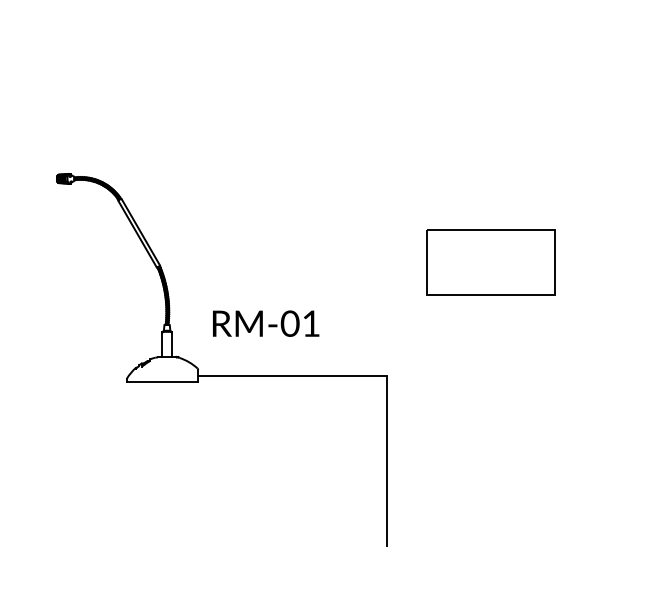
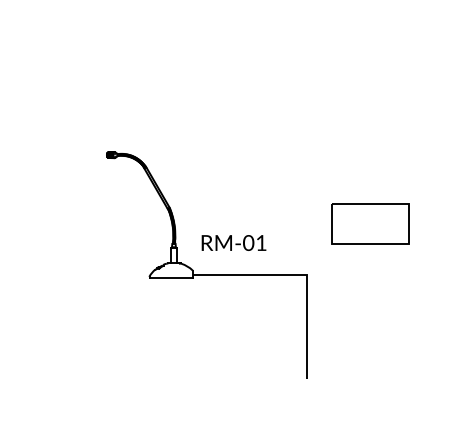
part: (490, 261) -> (370, 223), moved

